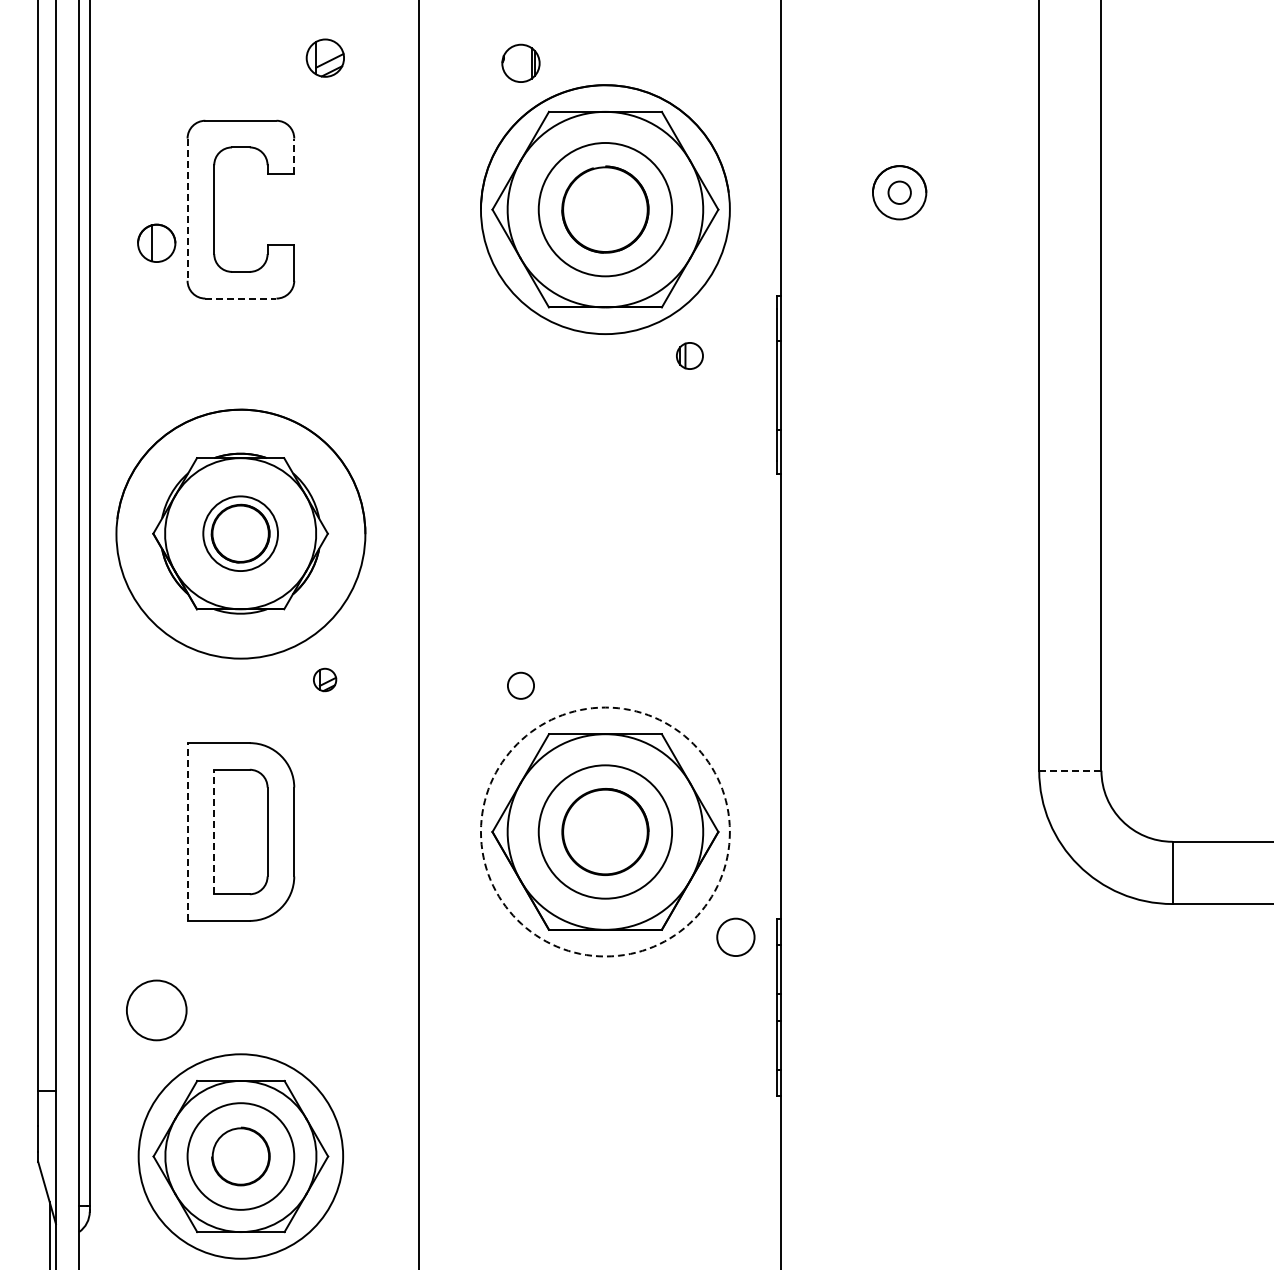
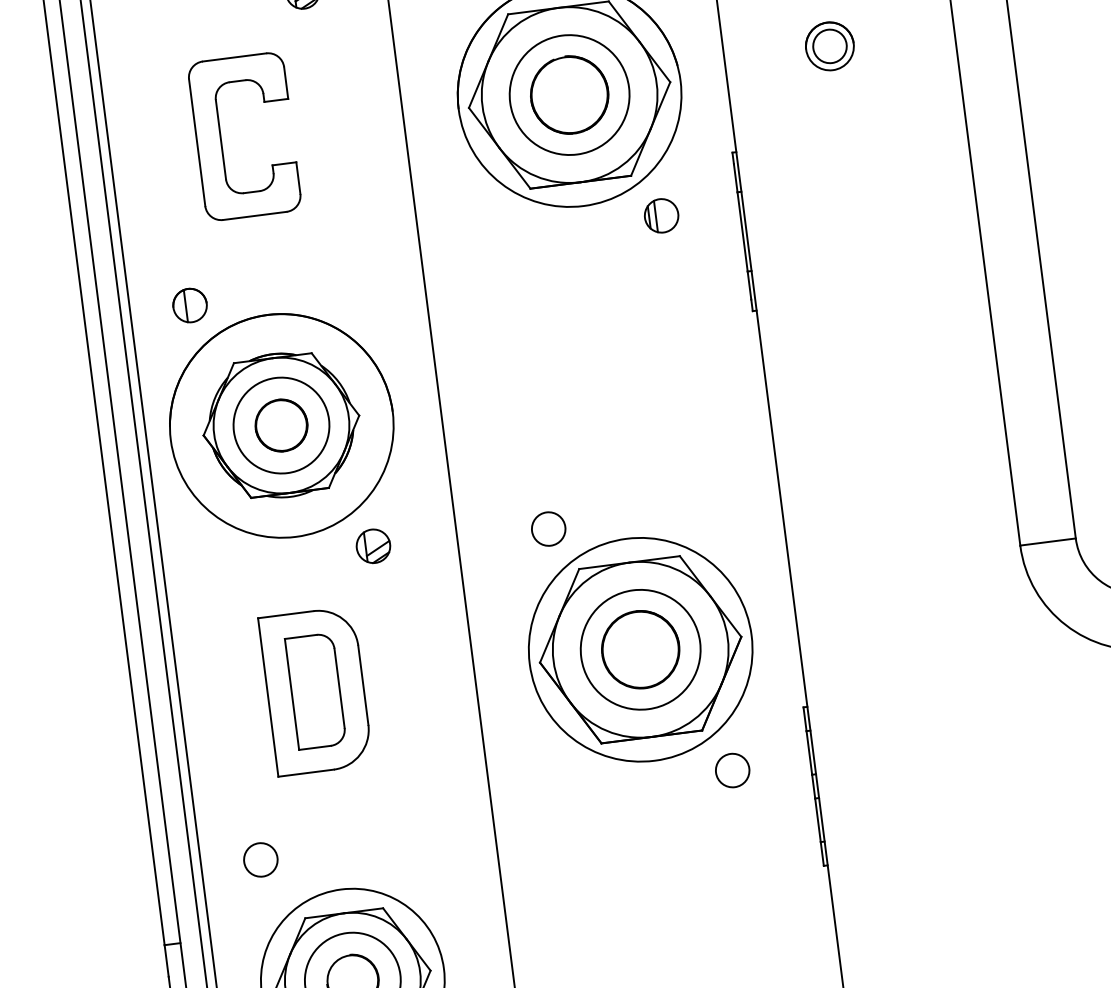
line: (294, 156) -> (286, 83), dashed -> solid
circle: (899, 192) -> (829, 46), size x1.67
line: (187, 210) -> (197, 143), dashed -> solid
part: (156, 242) -> (189, 304), moved
line: (240, 298) -> (254, 215), dashed -> solid
part: (689, 355) -> (661, 215), size x1.43
circle: (240, 533) -> (281, 425), size x1.43
part: (324, 679) -> (372, 545), size x1.67
circle: (520, 685) -> (548, 528), size x1.43
line: (1070, 770) -> (1048, 541), dashed -> solid
line: (214, 831) -> (292, 693), dashed -> solid
circle: (604, 831) -> (639, 649), dashed -> solid
line: (187, 832) -> (268, 697), dashed -> solid
circle: (735, 936) -> (732, 769), moved
circle: (155, 1009) -> (259, 859), size x0.62

